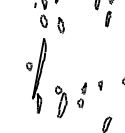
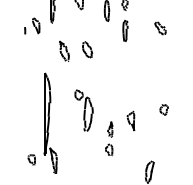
part: (44, 21) -> (87, 49), moved
part: (28, 66) -> (31, 159), moved
part: (99, 84) -> (130, 120), size x1.67
part: (59, 102) -> (83, 110), moved

